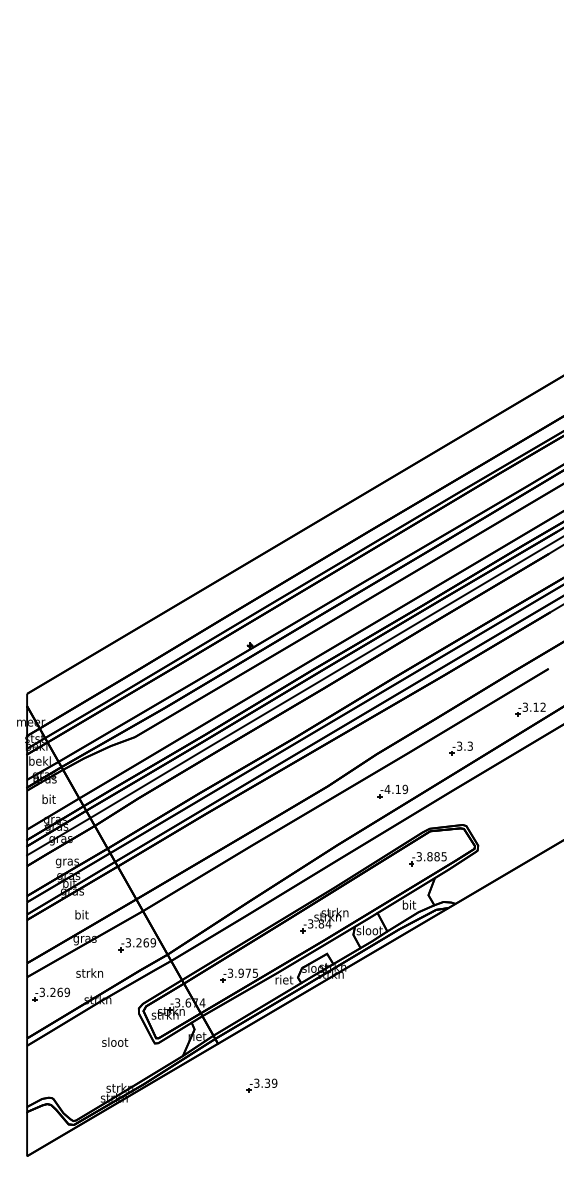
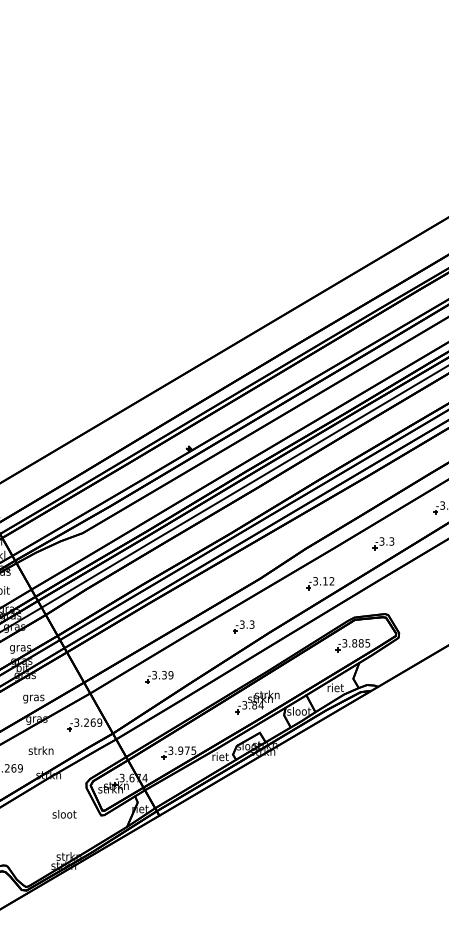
text: (396, 789) -> (323, 581), -4.19 -> -3.12
part: (309, 838) -> (243, 626), added
text: (409, 904) -> (335, 687), bit -> riet
text: (81, 915) -> (33, 697), bit -> gras
part: (261, 1085) -> (158, 677), moved

